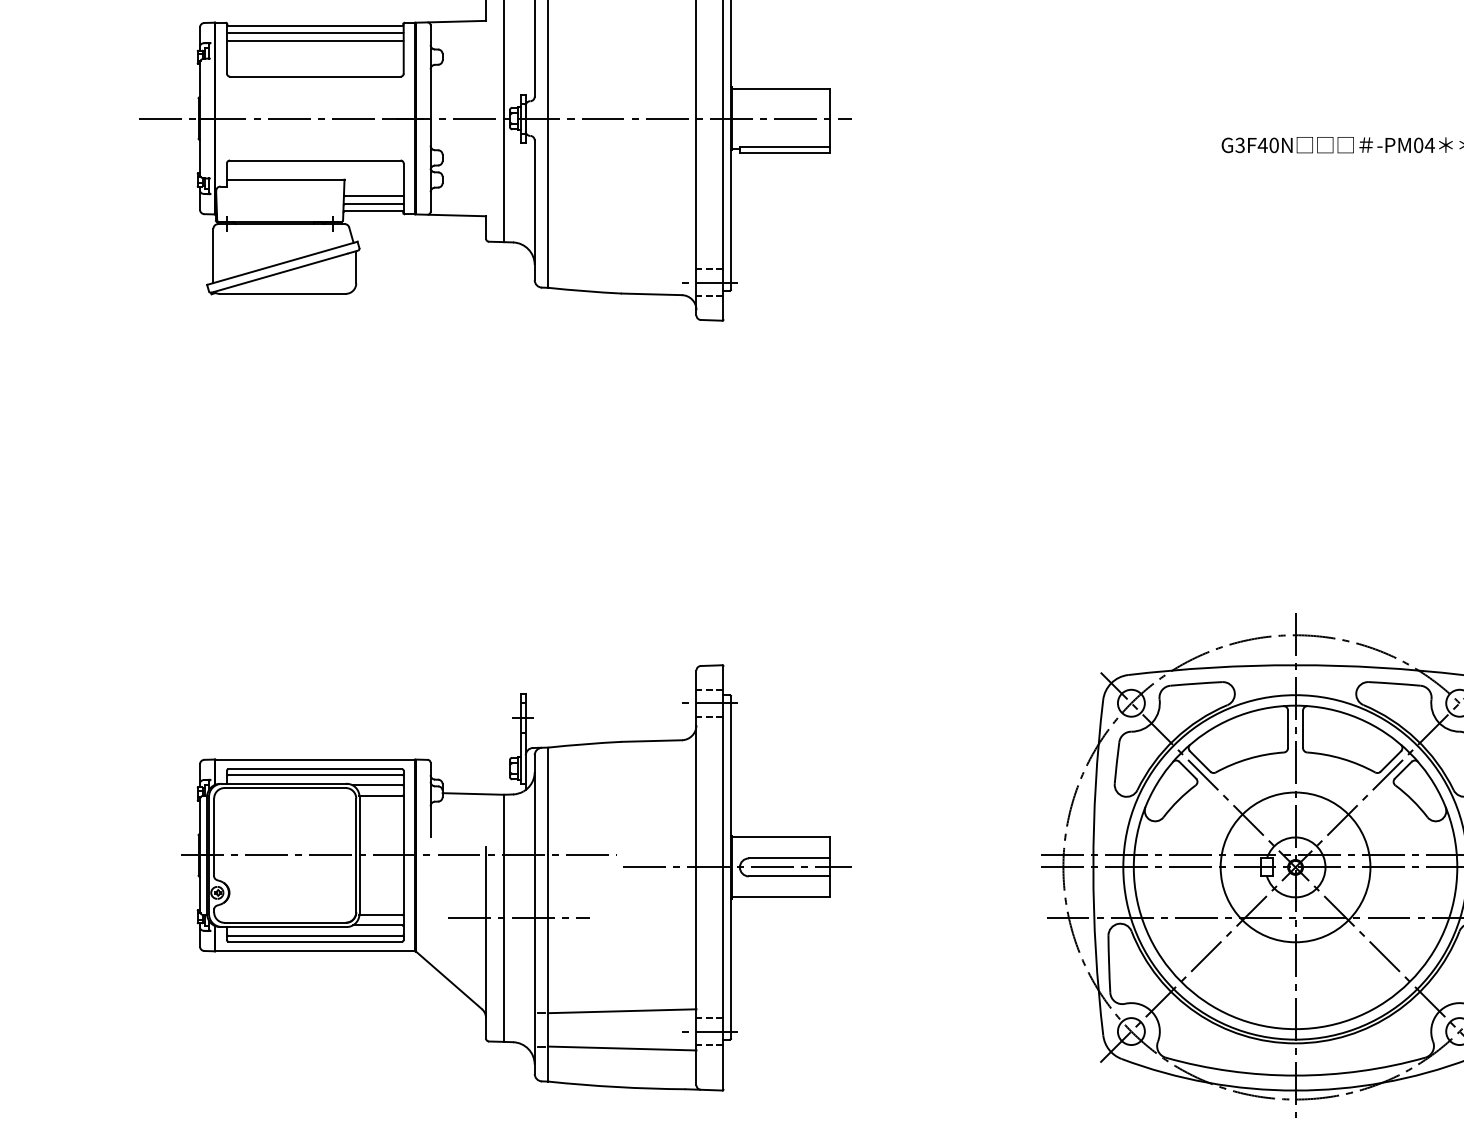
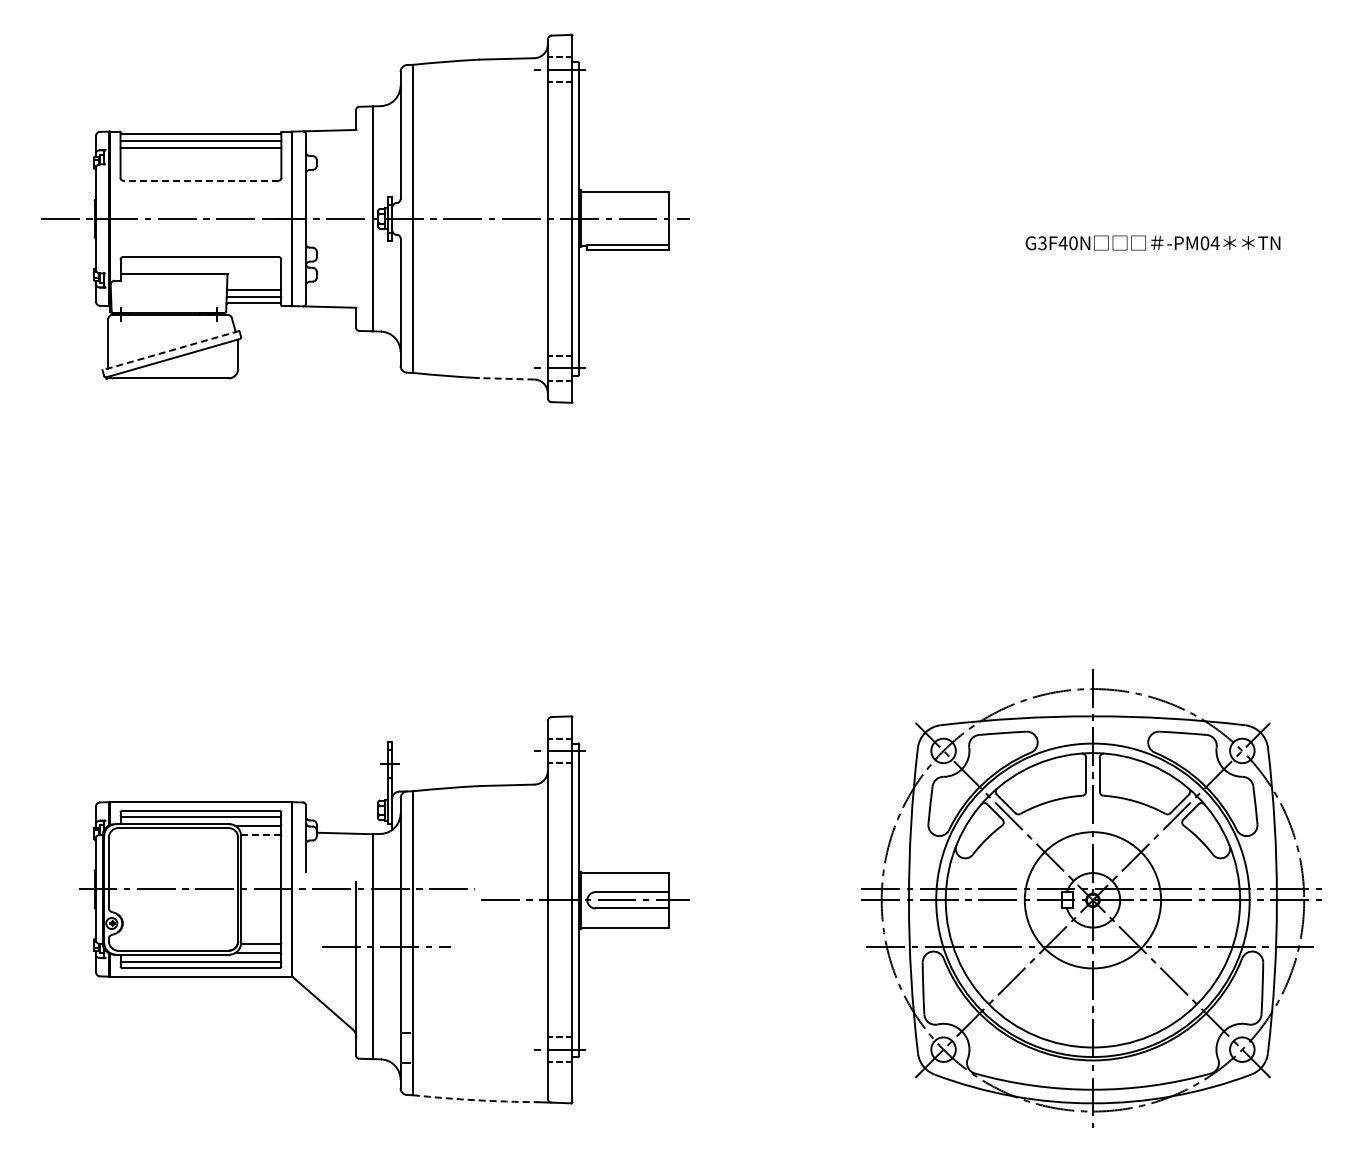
line: (314, 76) -> (200, 180), solid -> dashed
line: (281, 263) -> (170, 350), solid -> dashed
line: (651, 293) -> (506, 378), solid -> dashed
line: (381, 795) -> (261, 834), solid -> dashed
line: (621, 1010) -> (479, 1030), removed
line: (621, 1047) -> (479, 1064), removed
arc: (617, 1087) -> (475, 1100), solid -> dashed

